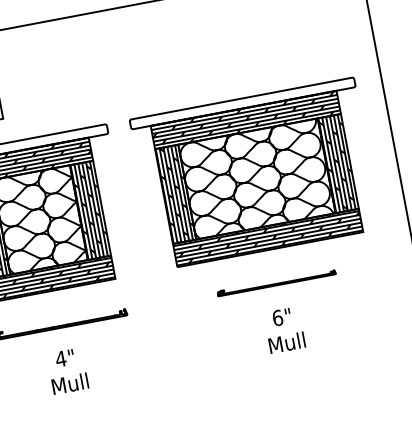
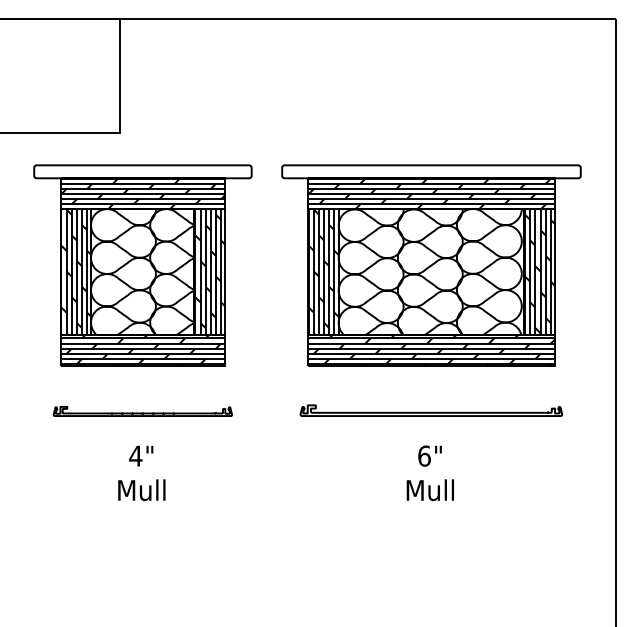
part: (276, 282) -> (431, 410), size x1.67

